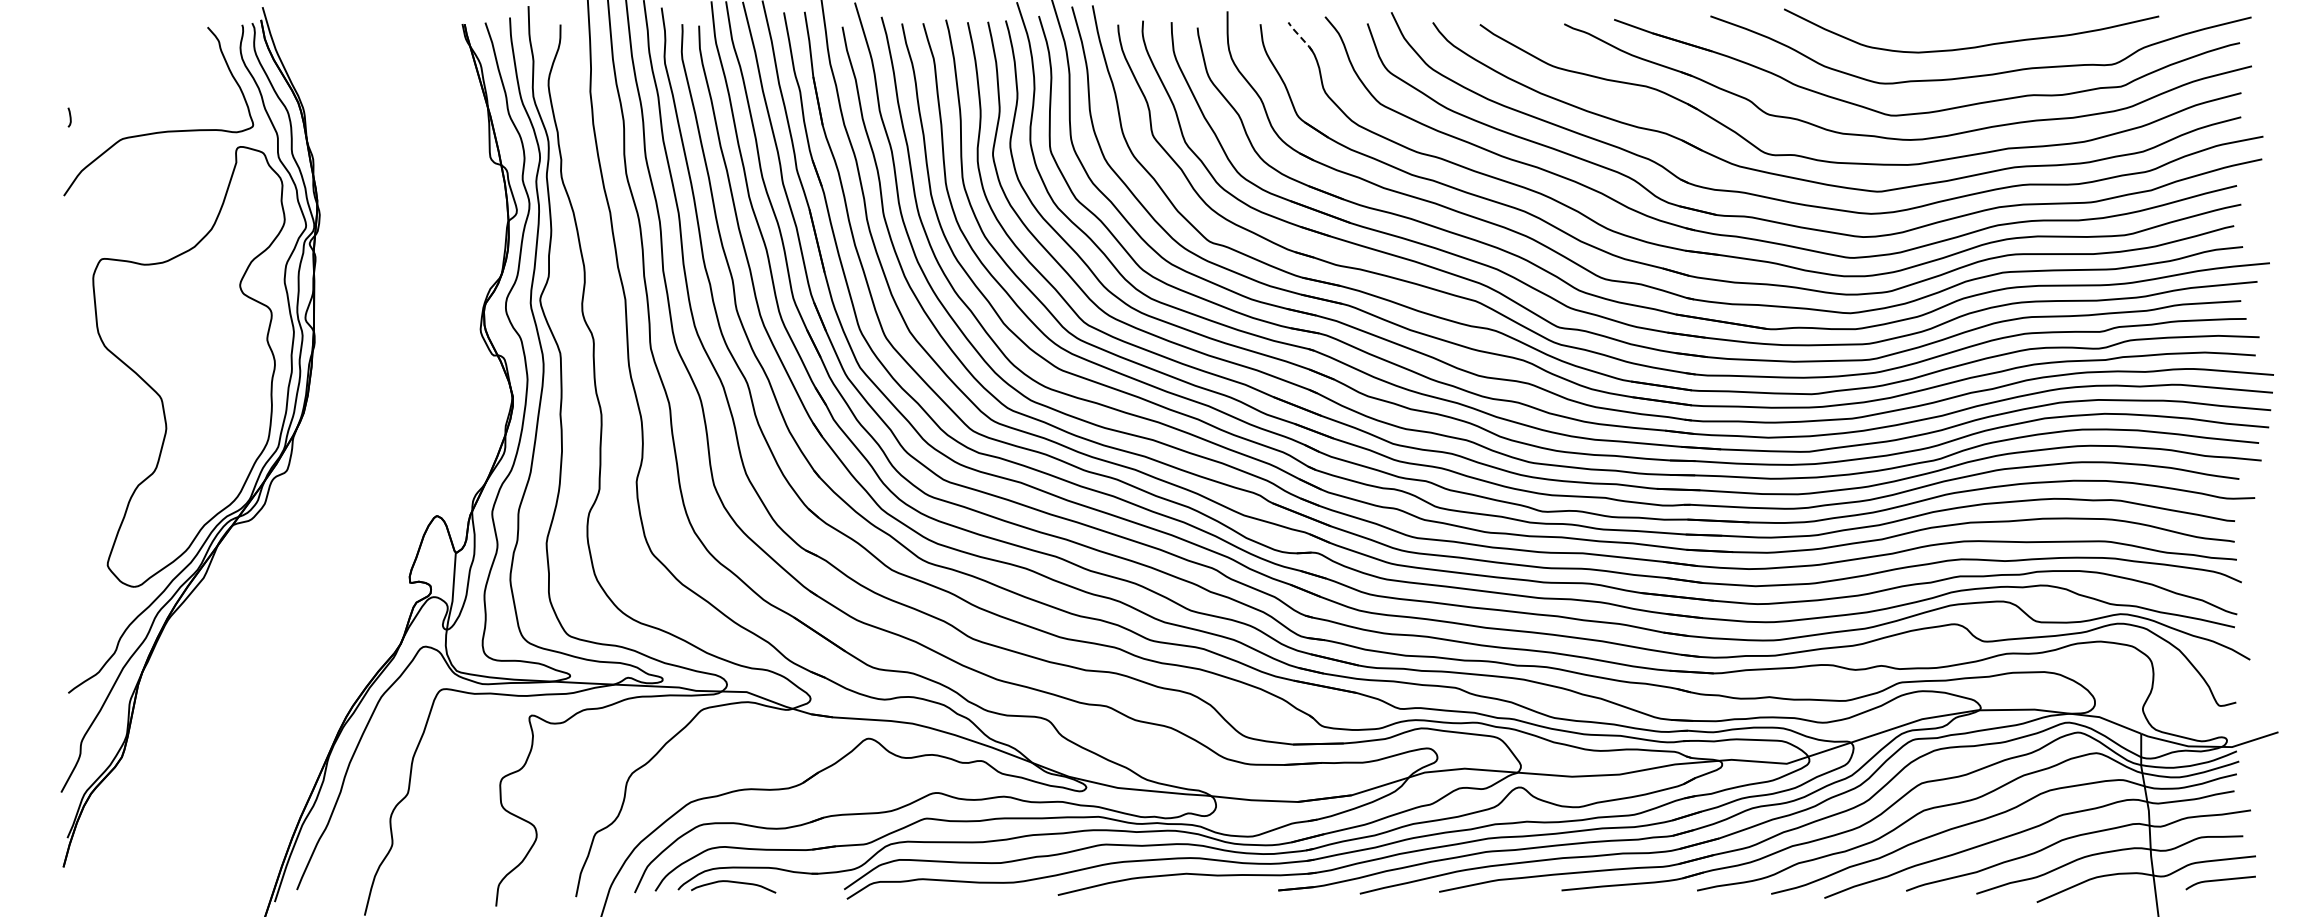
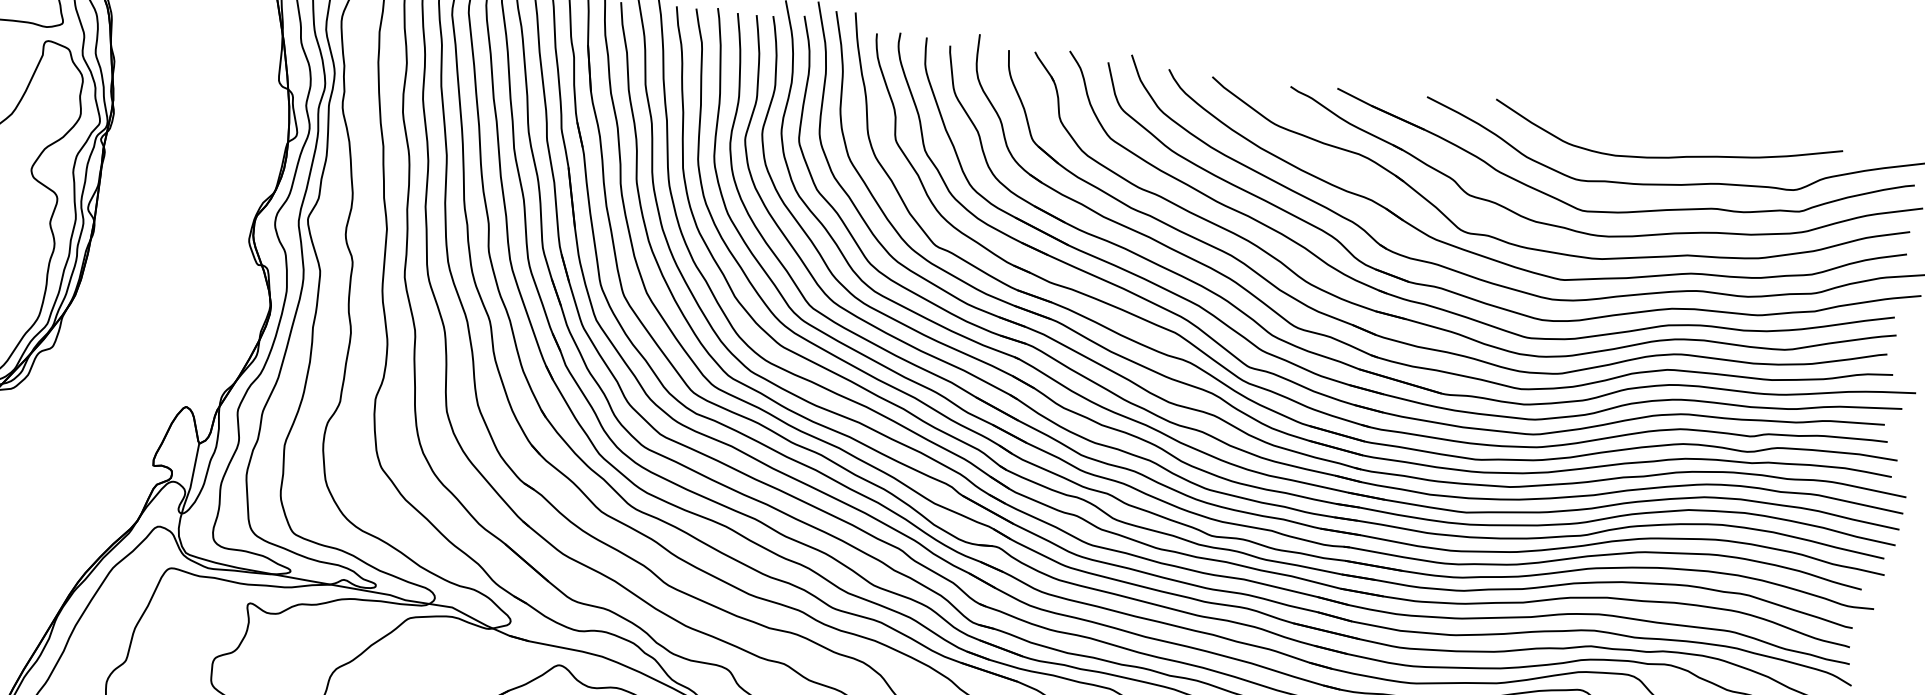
line: (1300, 36) -> (1044, 66), dashed -> solid

